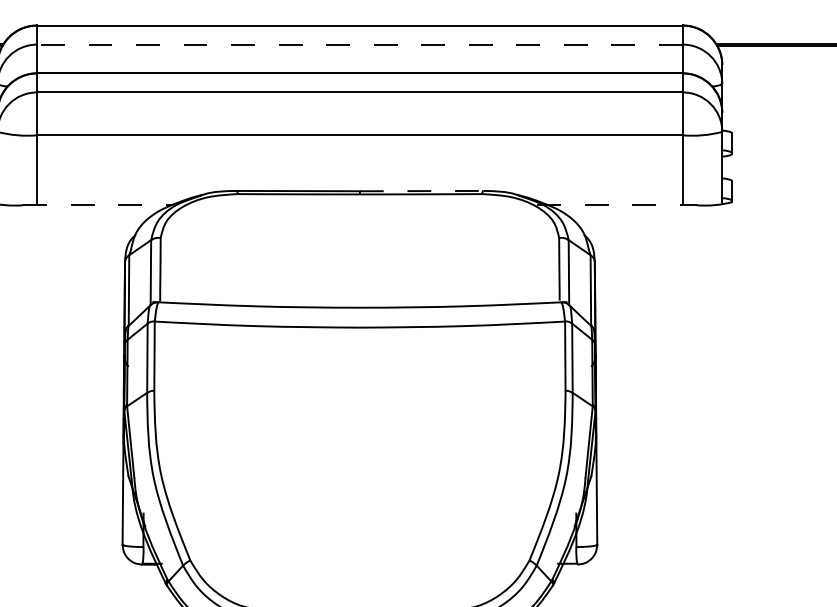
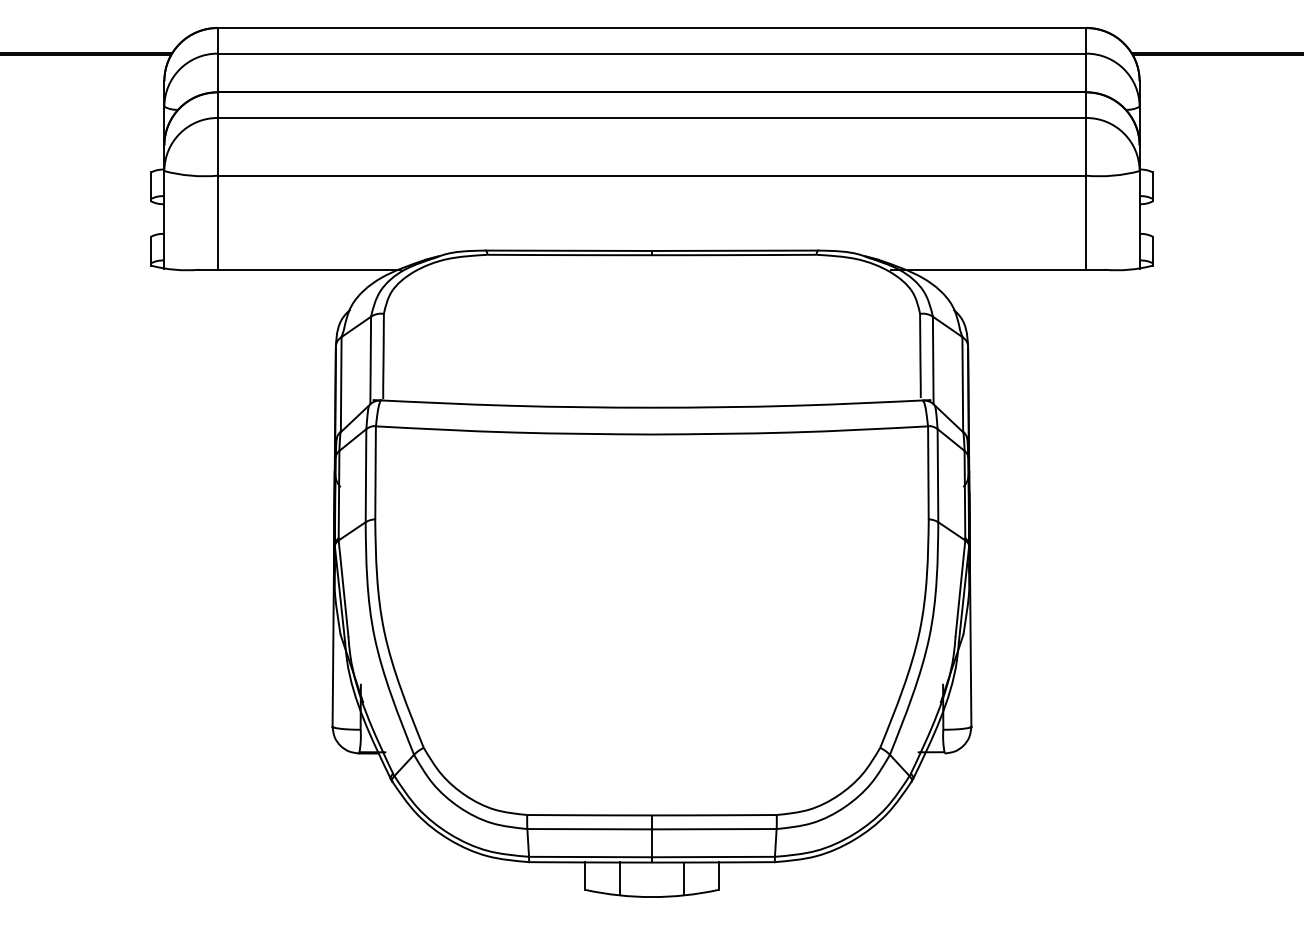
line: (359, 44) -> (651, 53), dashed -> solid
line: (421, 190) -> (735, 250), dashed -> solid
line: (98, 205) -> (300, 269), dashed -> solid
line: (617, 205) -> (998, 269), dashed -> solid

